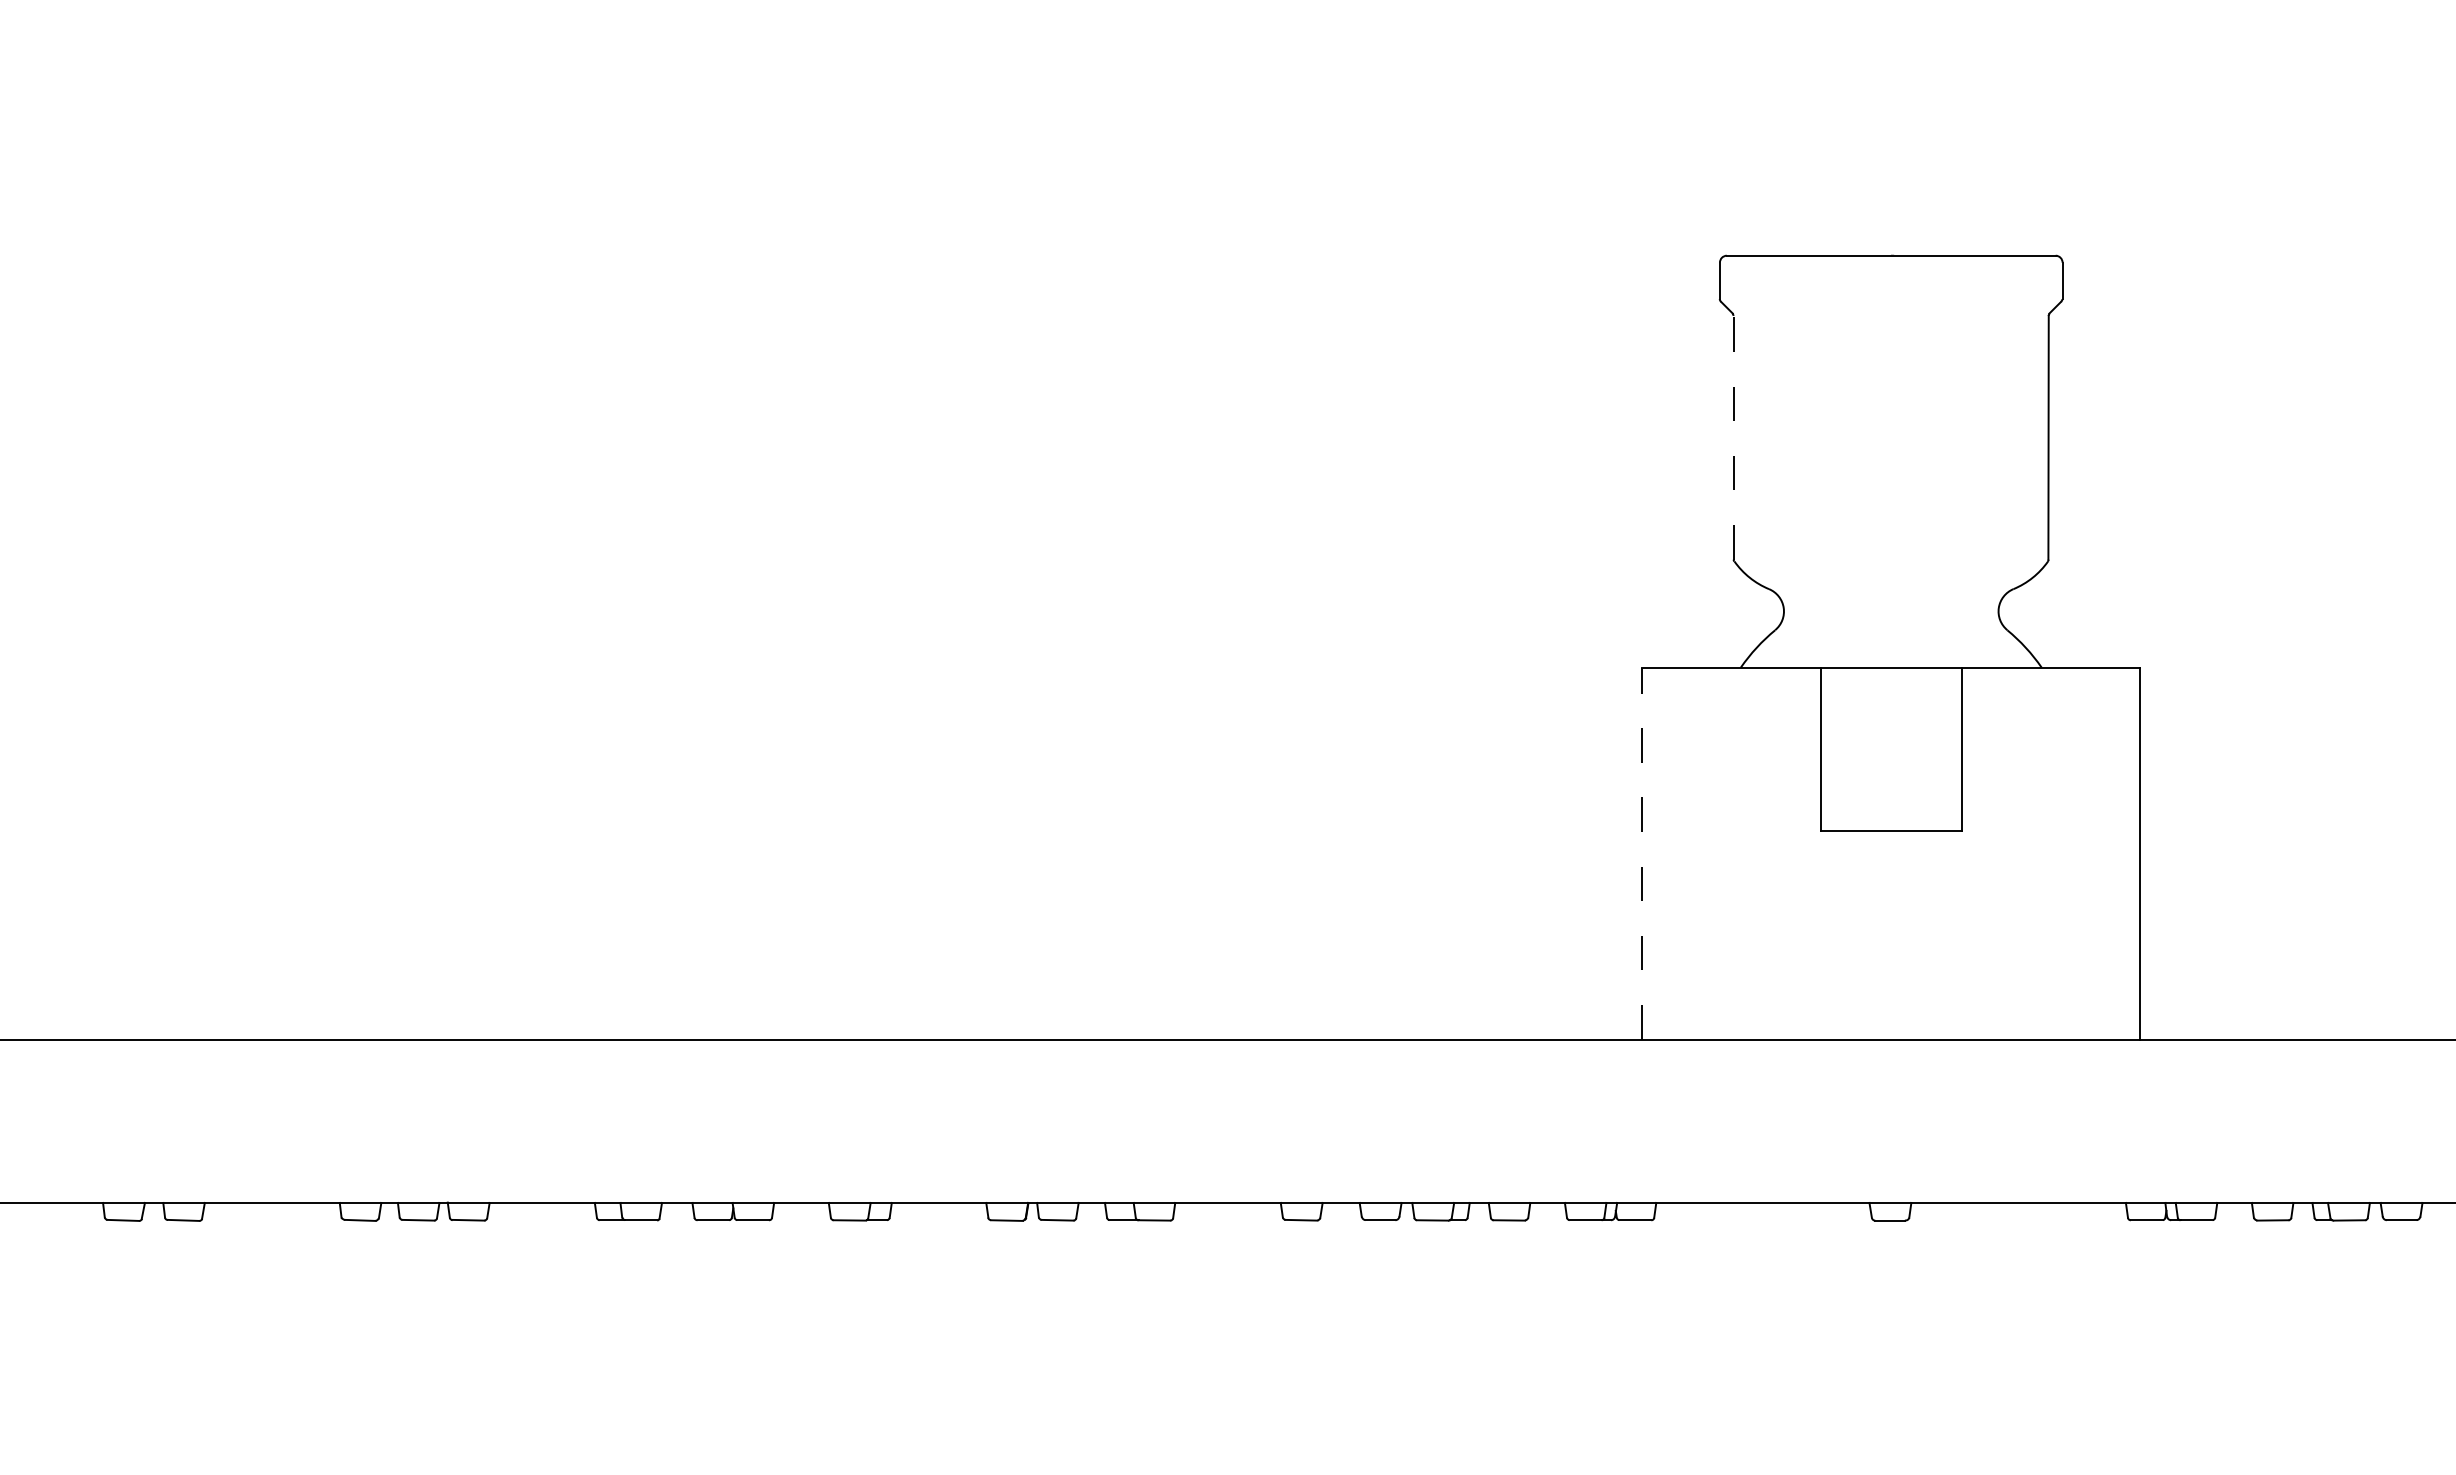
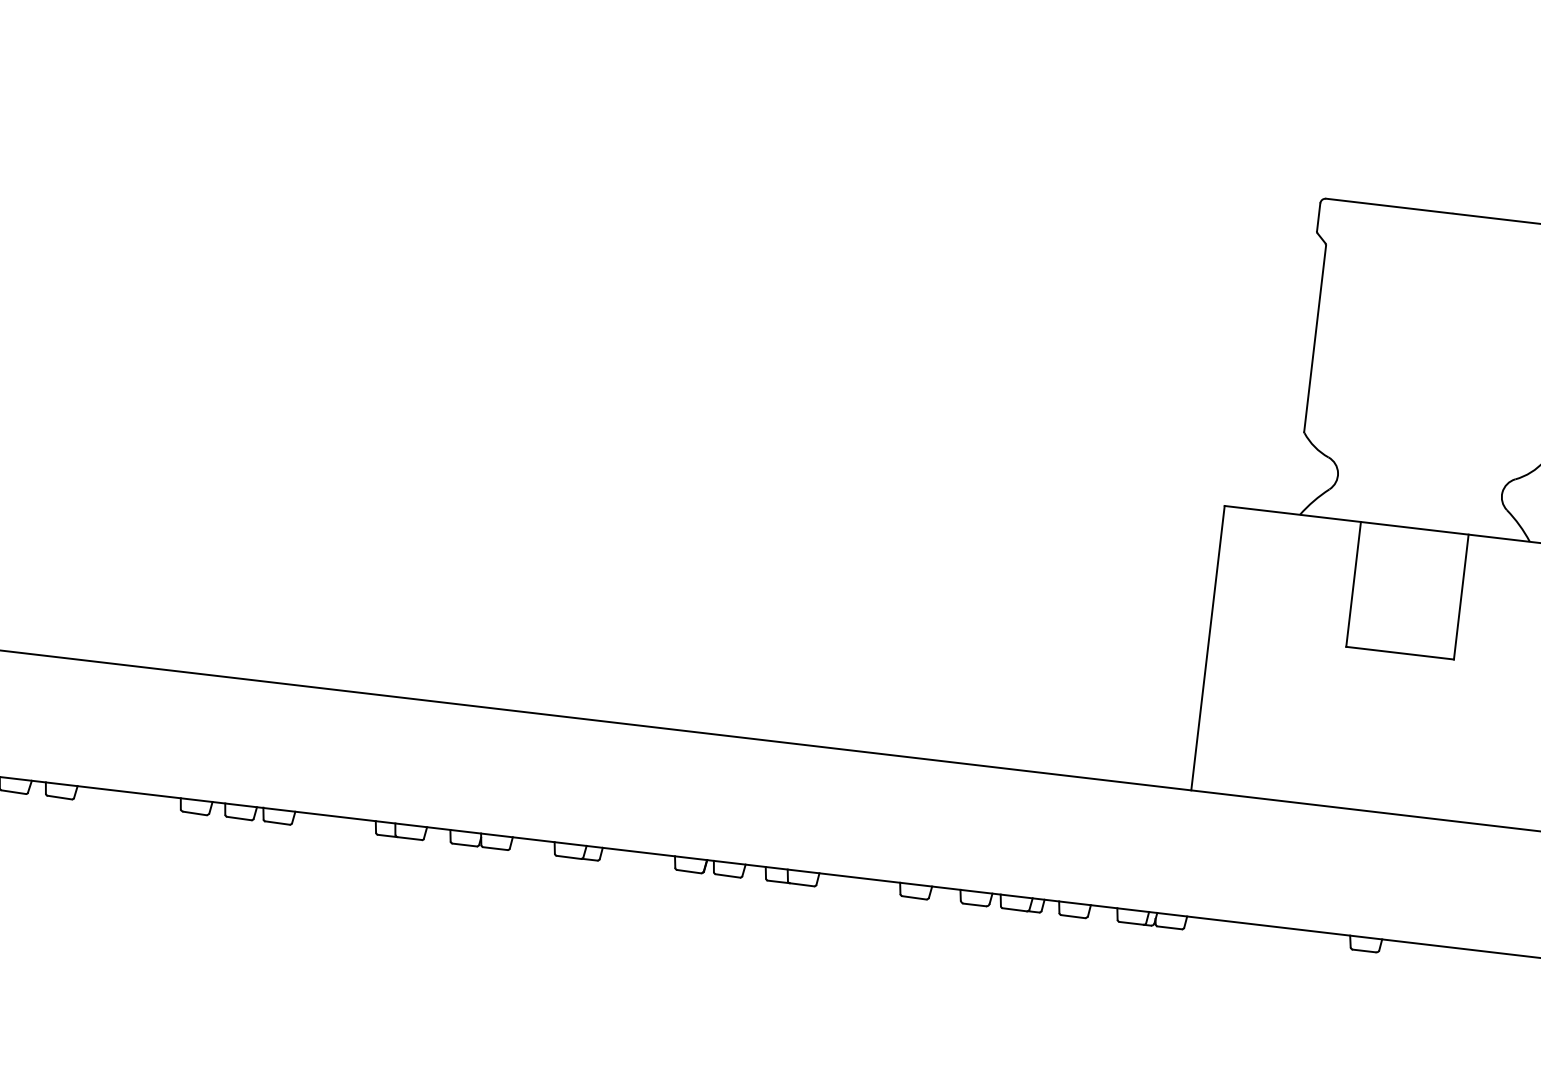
line: (1733, 437) -> (1314, 338), dashed -> solid
line: (1642, 853) -> (1208, 648), dashed -> solid

